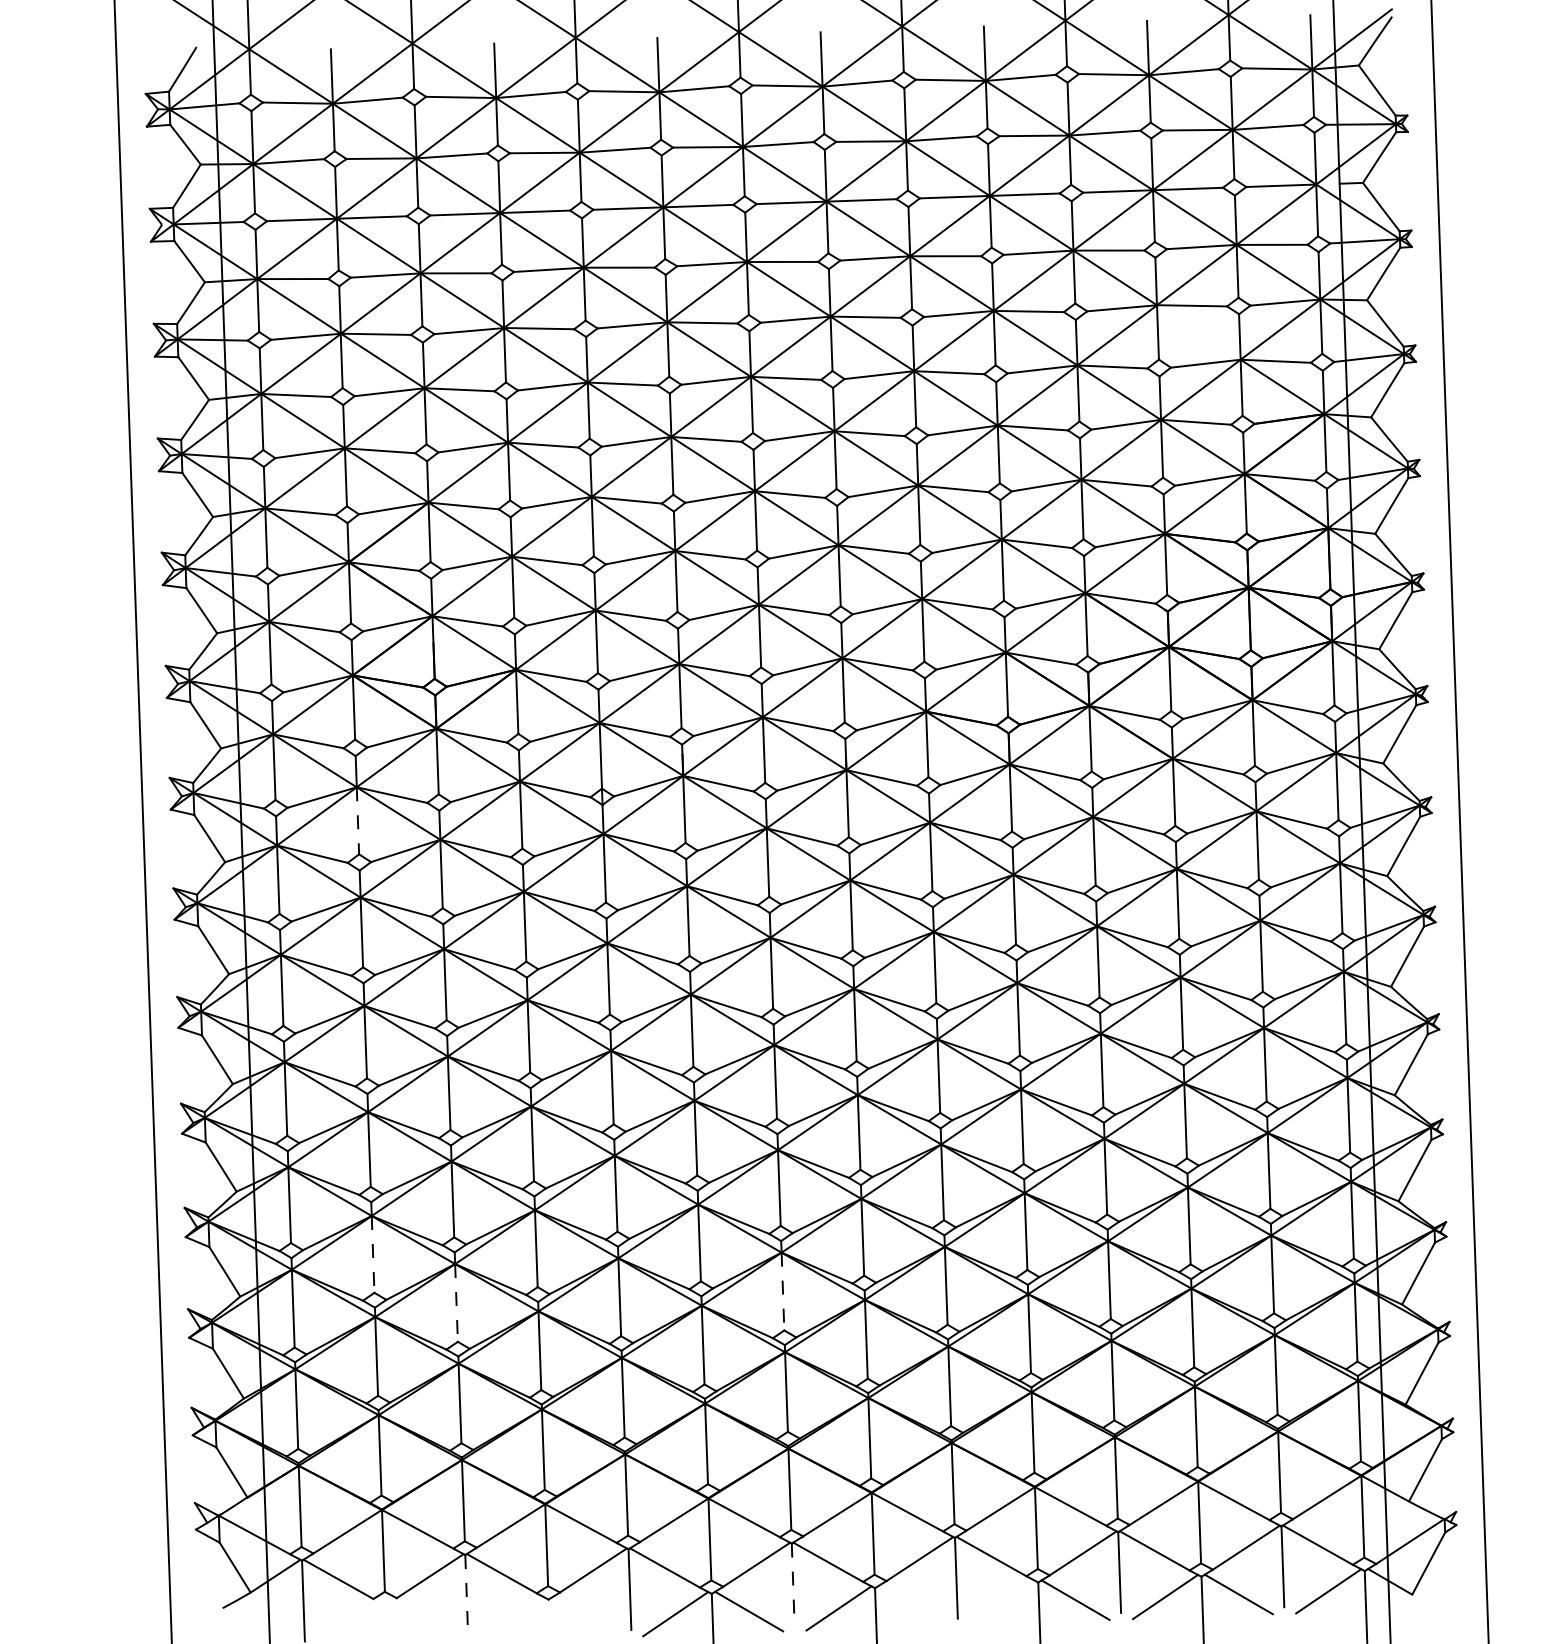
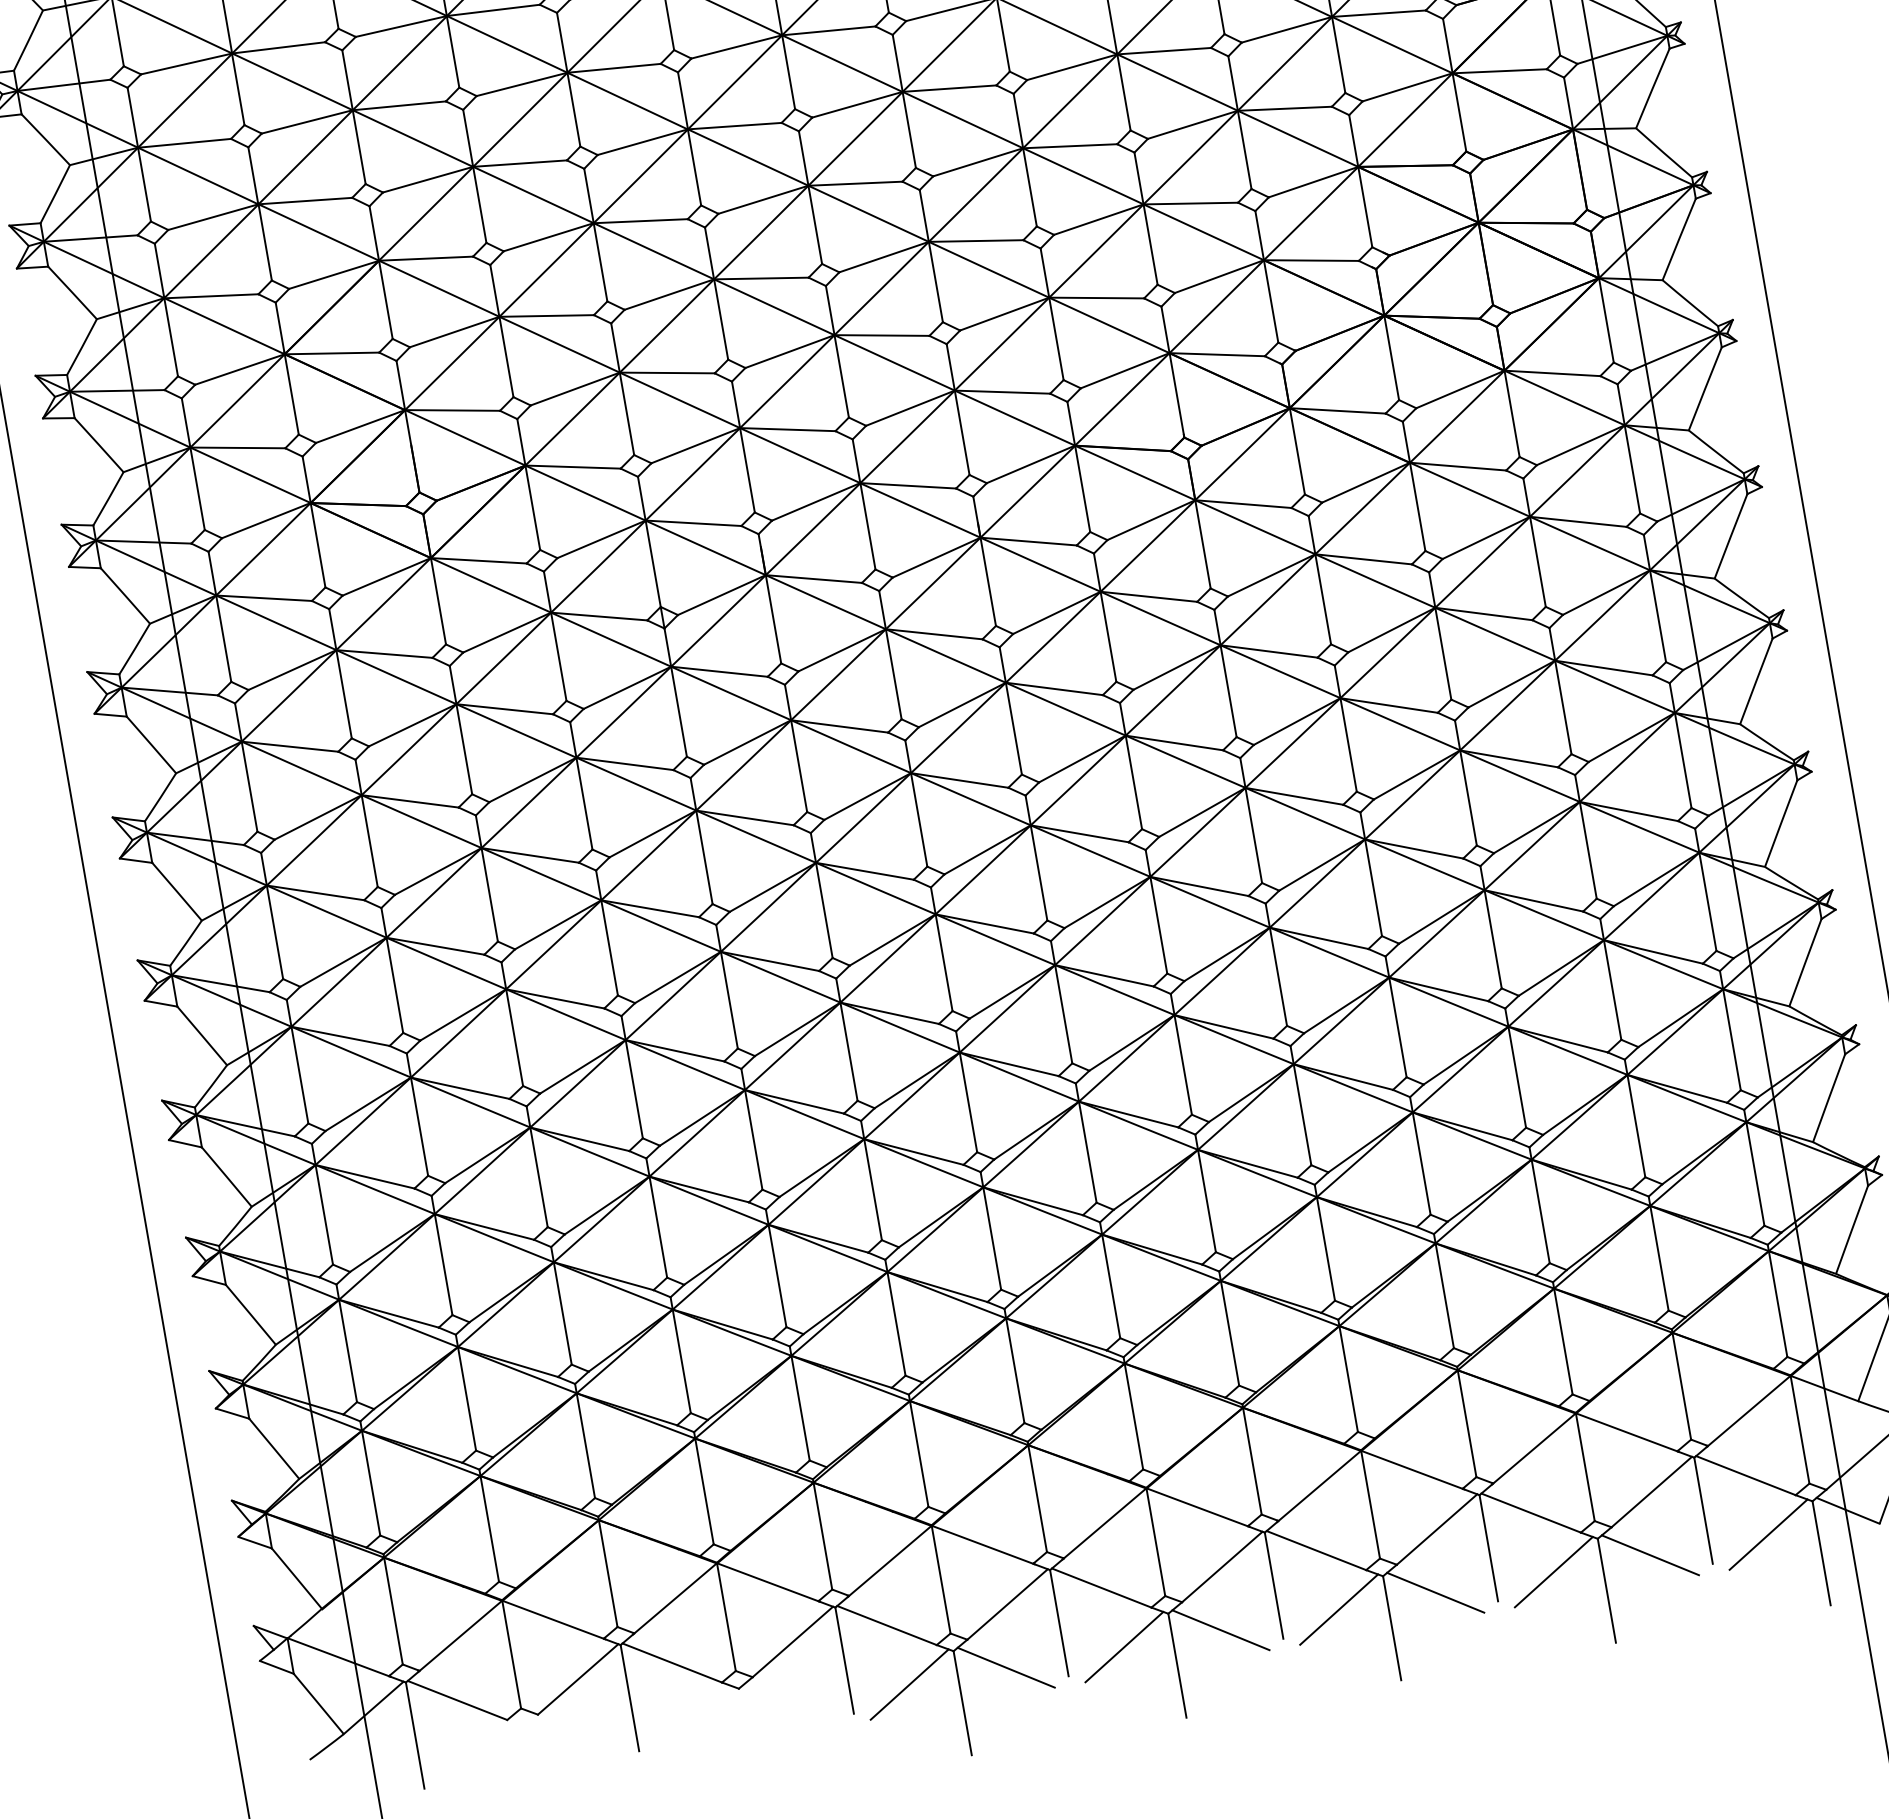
line: (357, 820) -> (343, 693), dashed -> solid
line: (373, 1254) -> (444, 1264), dashed -> solid
line: (782, 1291) -> (991, 1238), dashed -> solid
line: (456, 1302) -> (562, 1312), dashed -> solid
line: (793, 1584) -> (1059, 1623), dashed -> solid
line: (466, 1595) -> (629, 1698), dashed -> solid
line: (1001, 1602) -> (1338, 1609), added
line: (912, 1605) -> (1221, 1629), added

